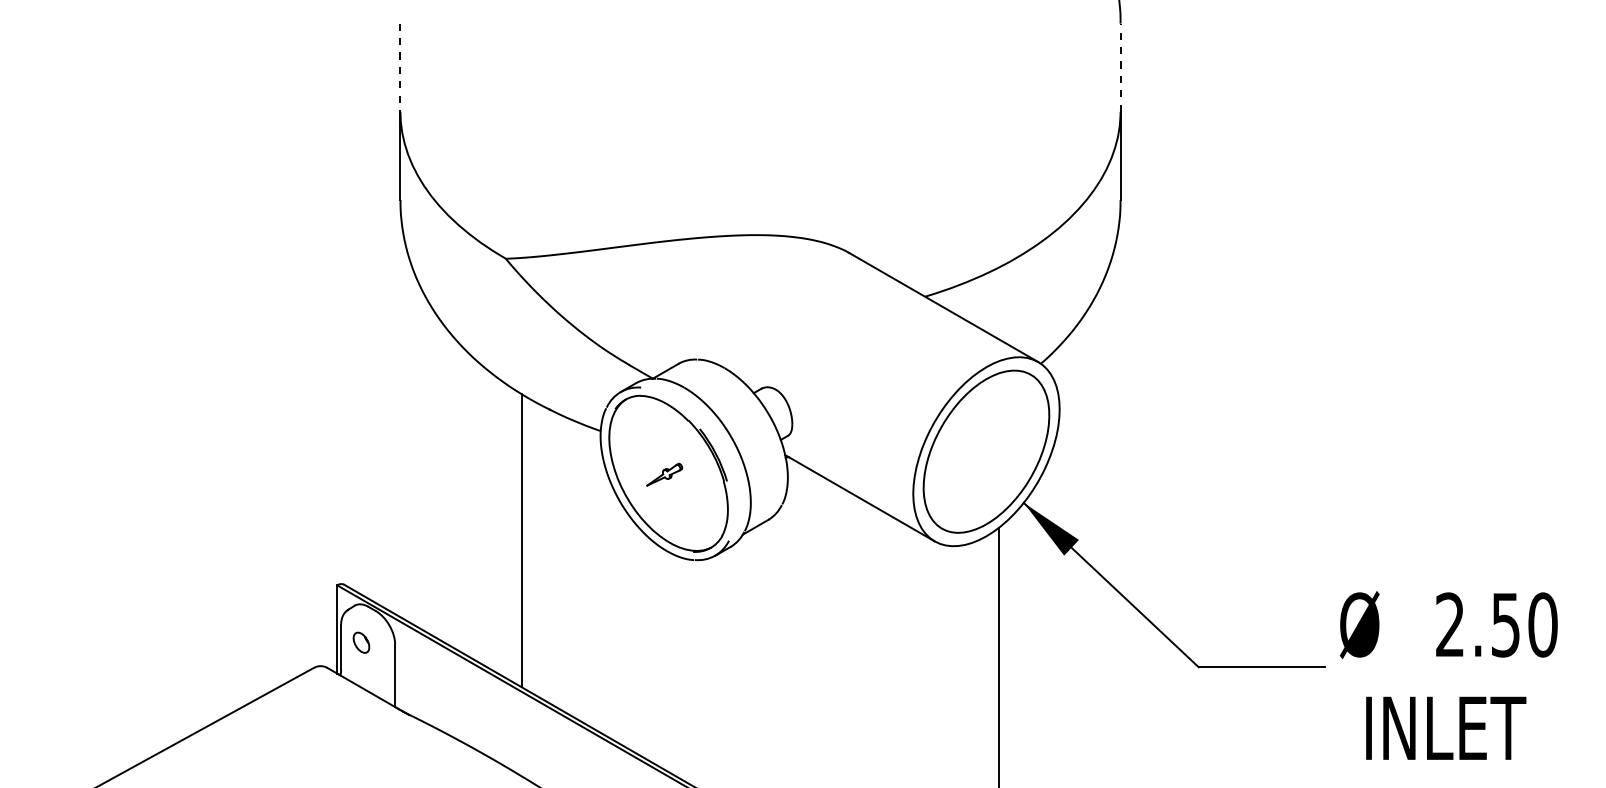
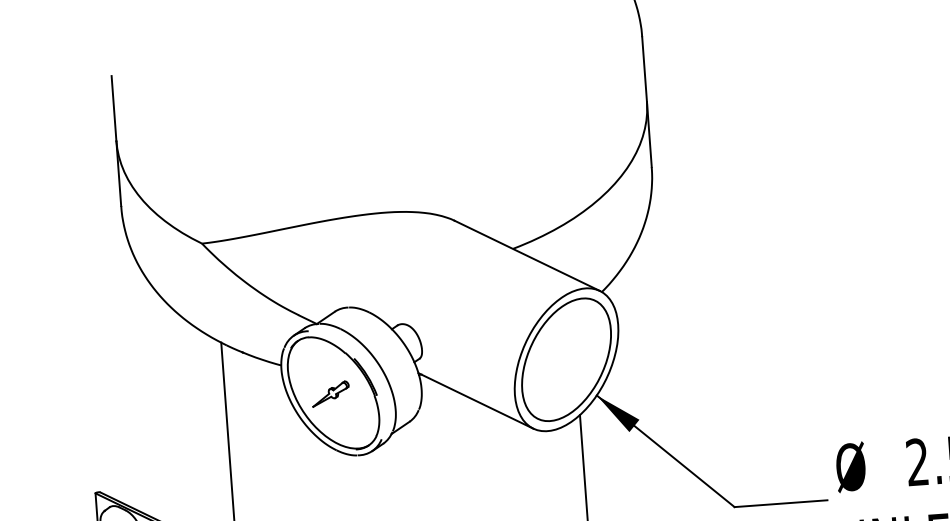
line: (1120, 67) -> (644, 69), dashed -> solid
line: (400, 68) -> (114, 109), dashed -> solid
part: (664, 474) -> (330, 393), size x1.43

